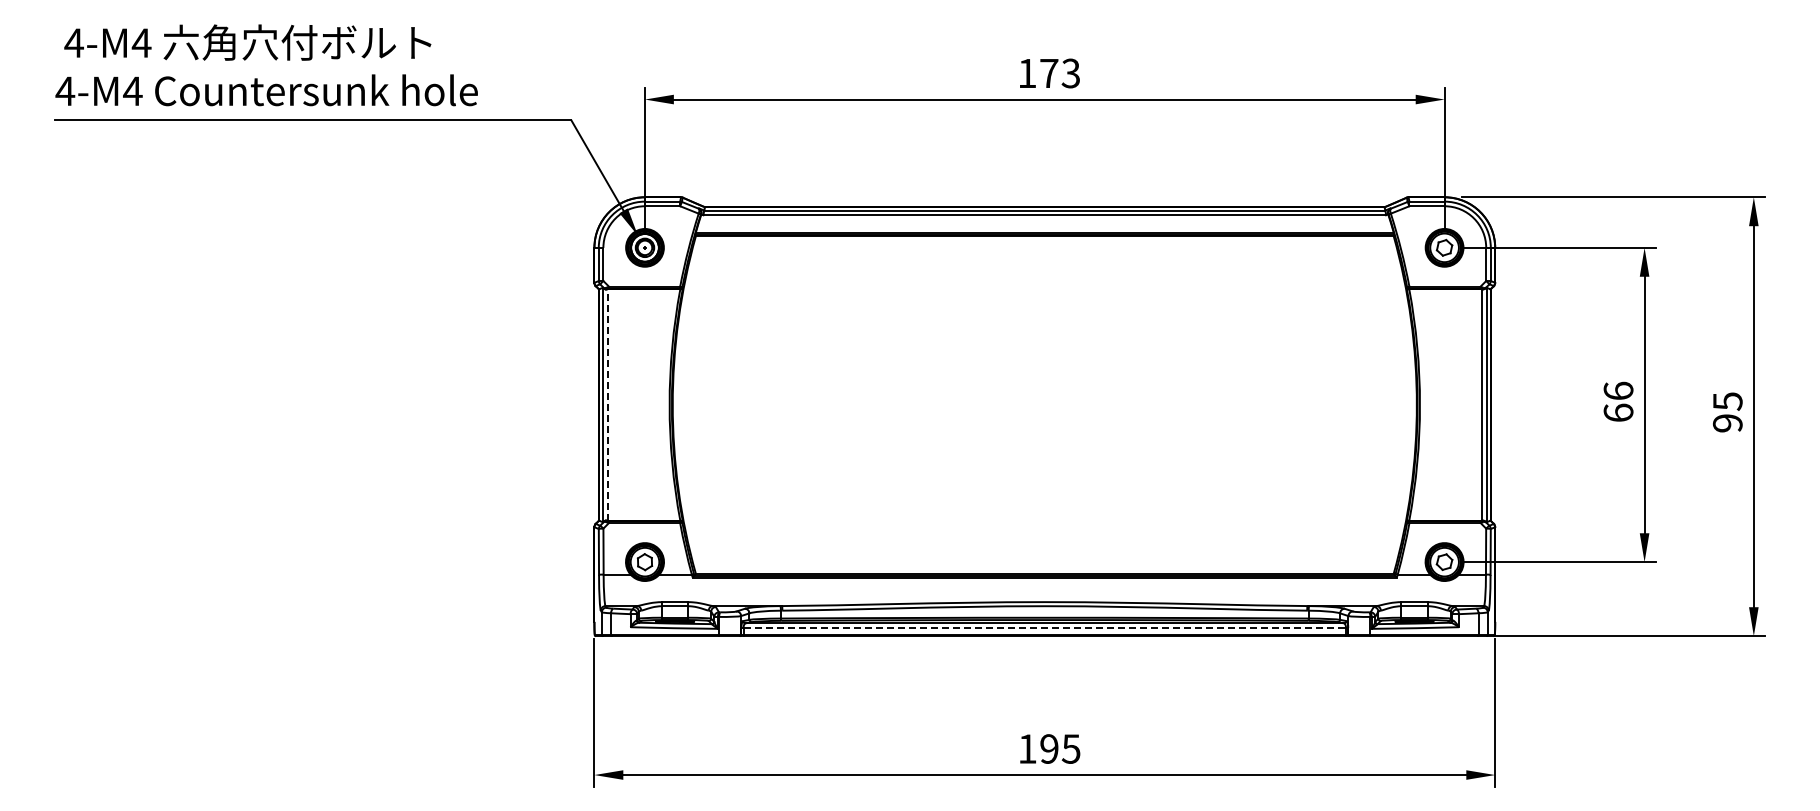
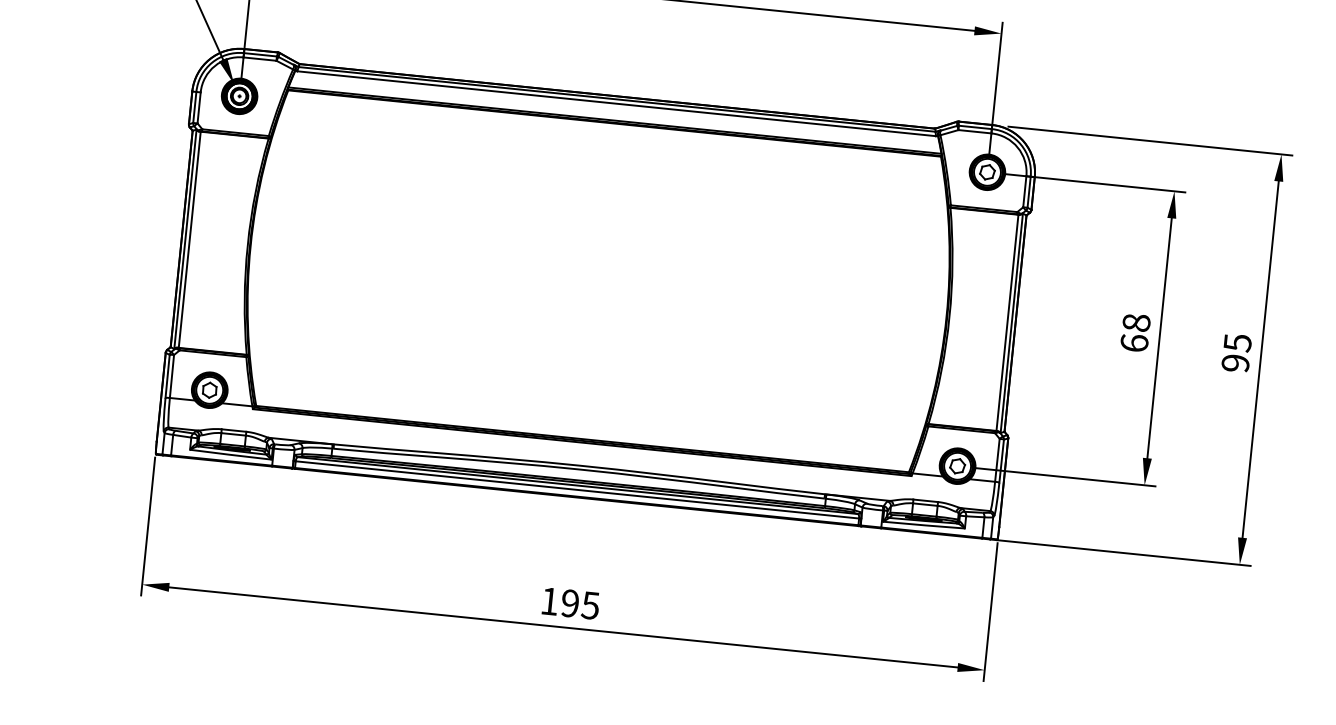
text: (1618, 390) -> (1136, 322), 66 -> 68
line: (607, 405) -> (189, 240), dashed -> solid
line: (1045, 628) -> (578, 490), dashed -> solid

